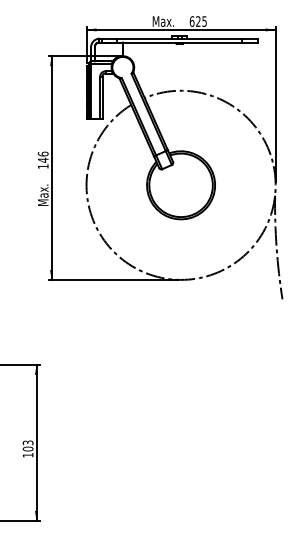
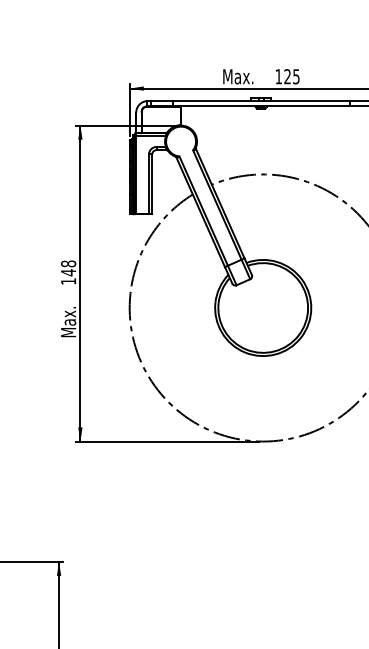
text: (191, 21) -> (277, 76), 625 -> 125
text: (43, 153) -> (68, 263), 146 -> 148

